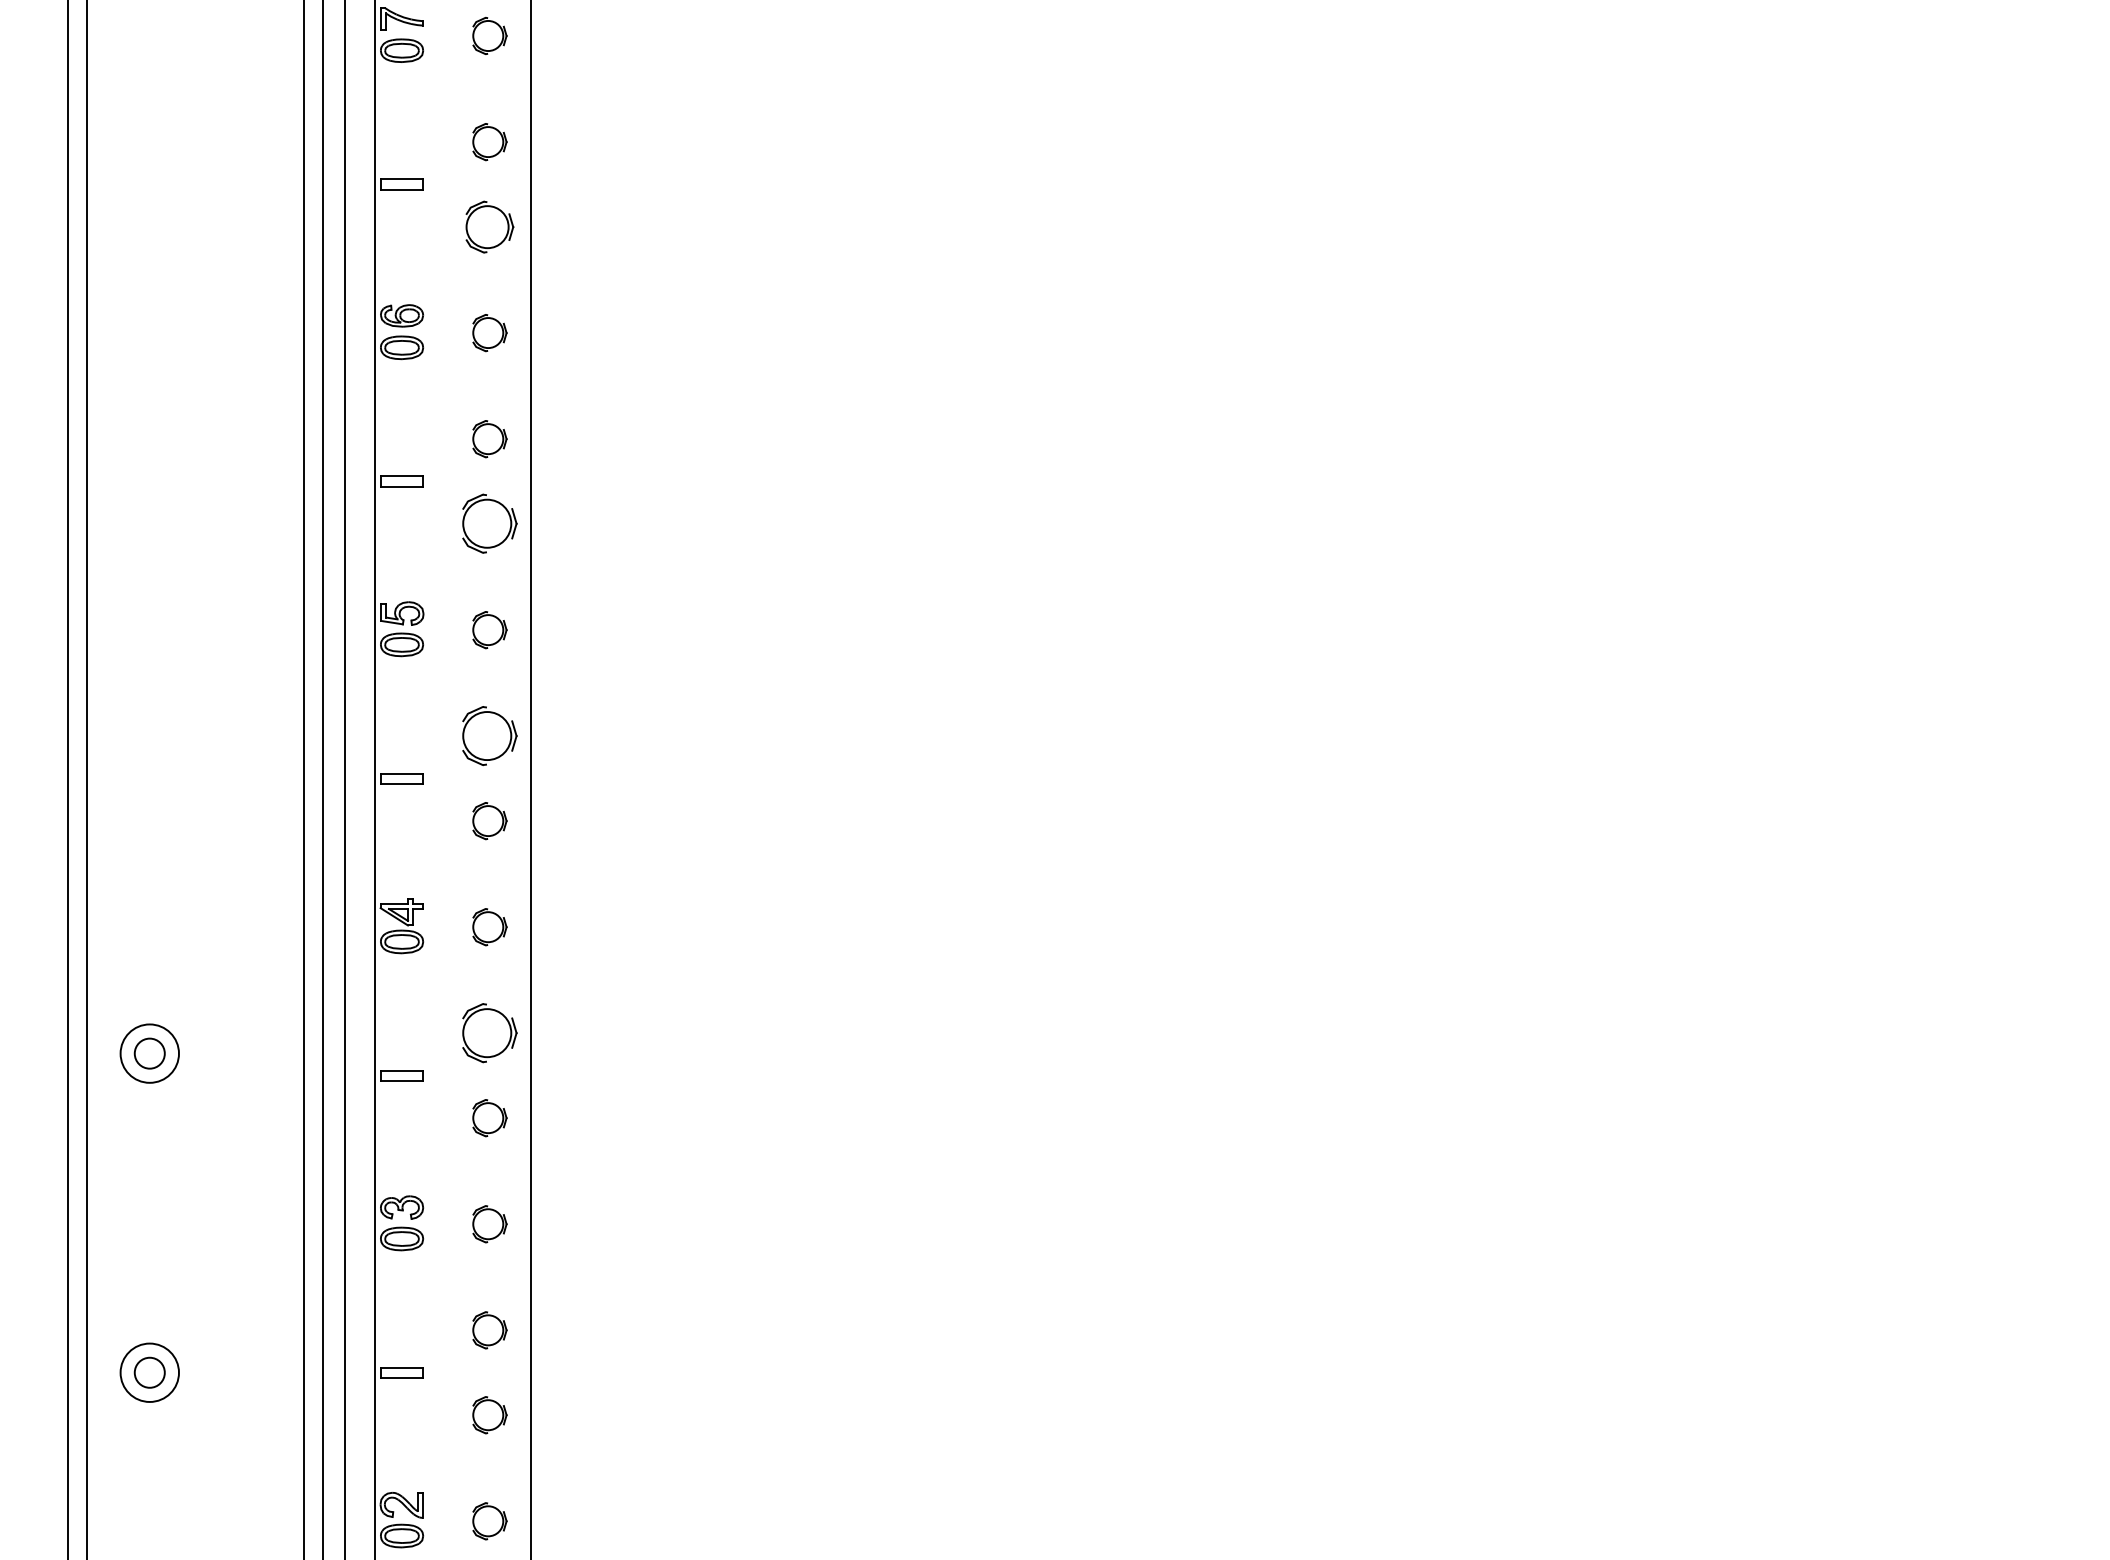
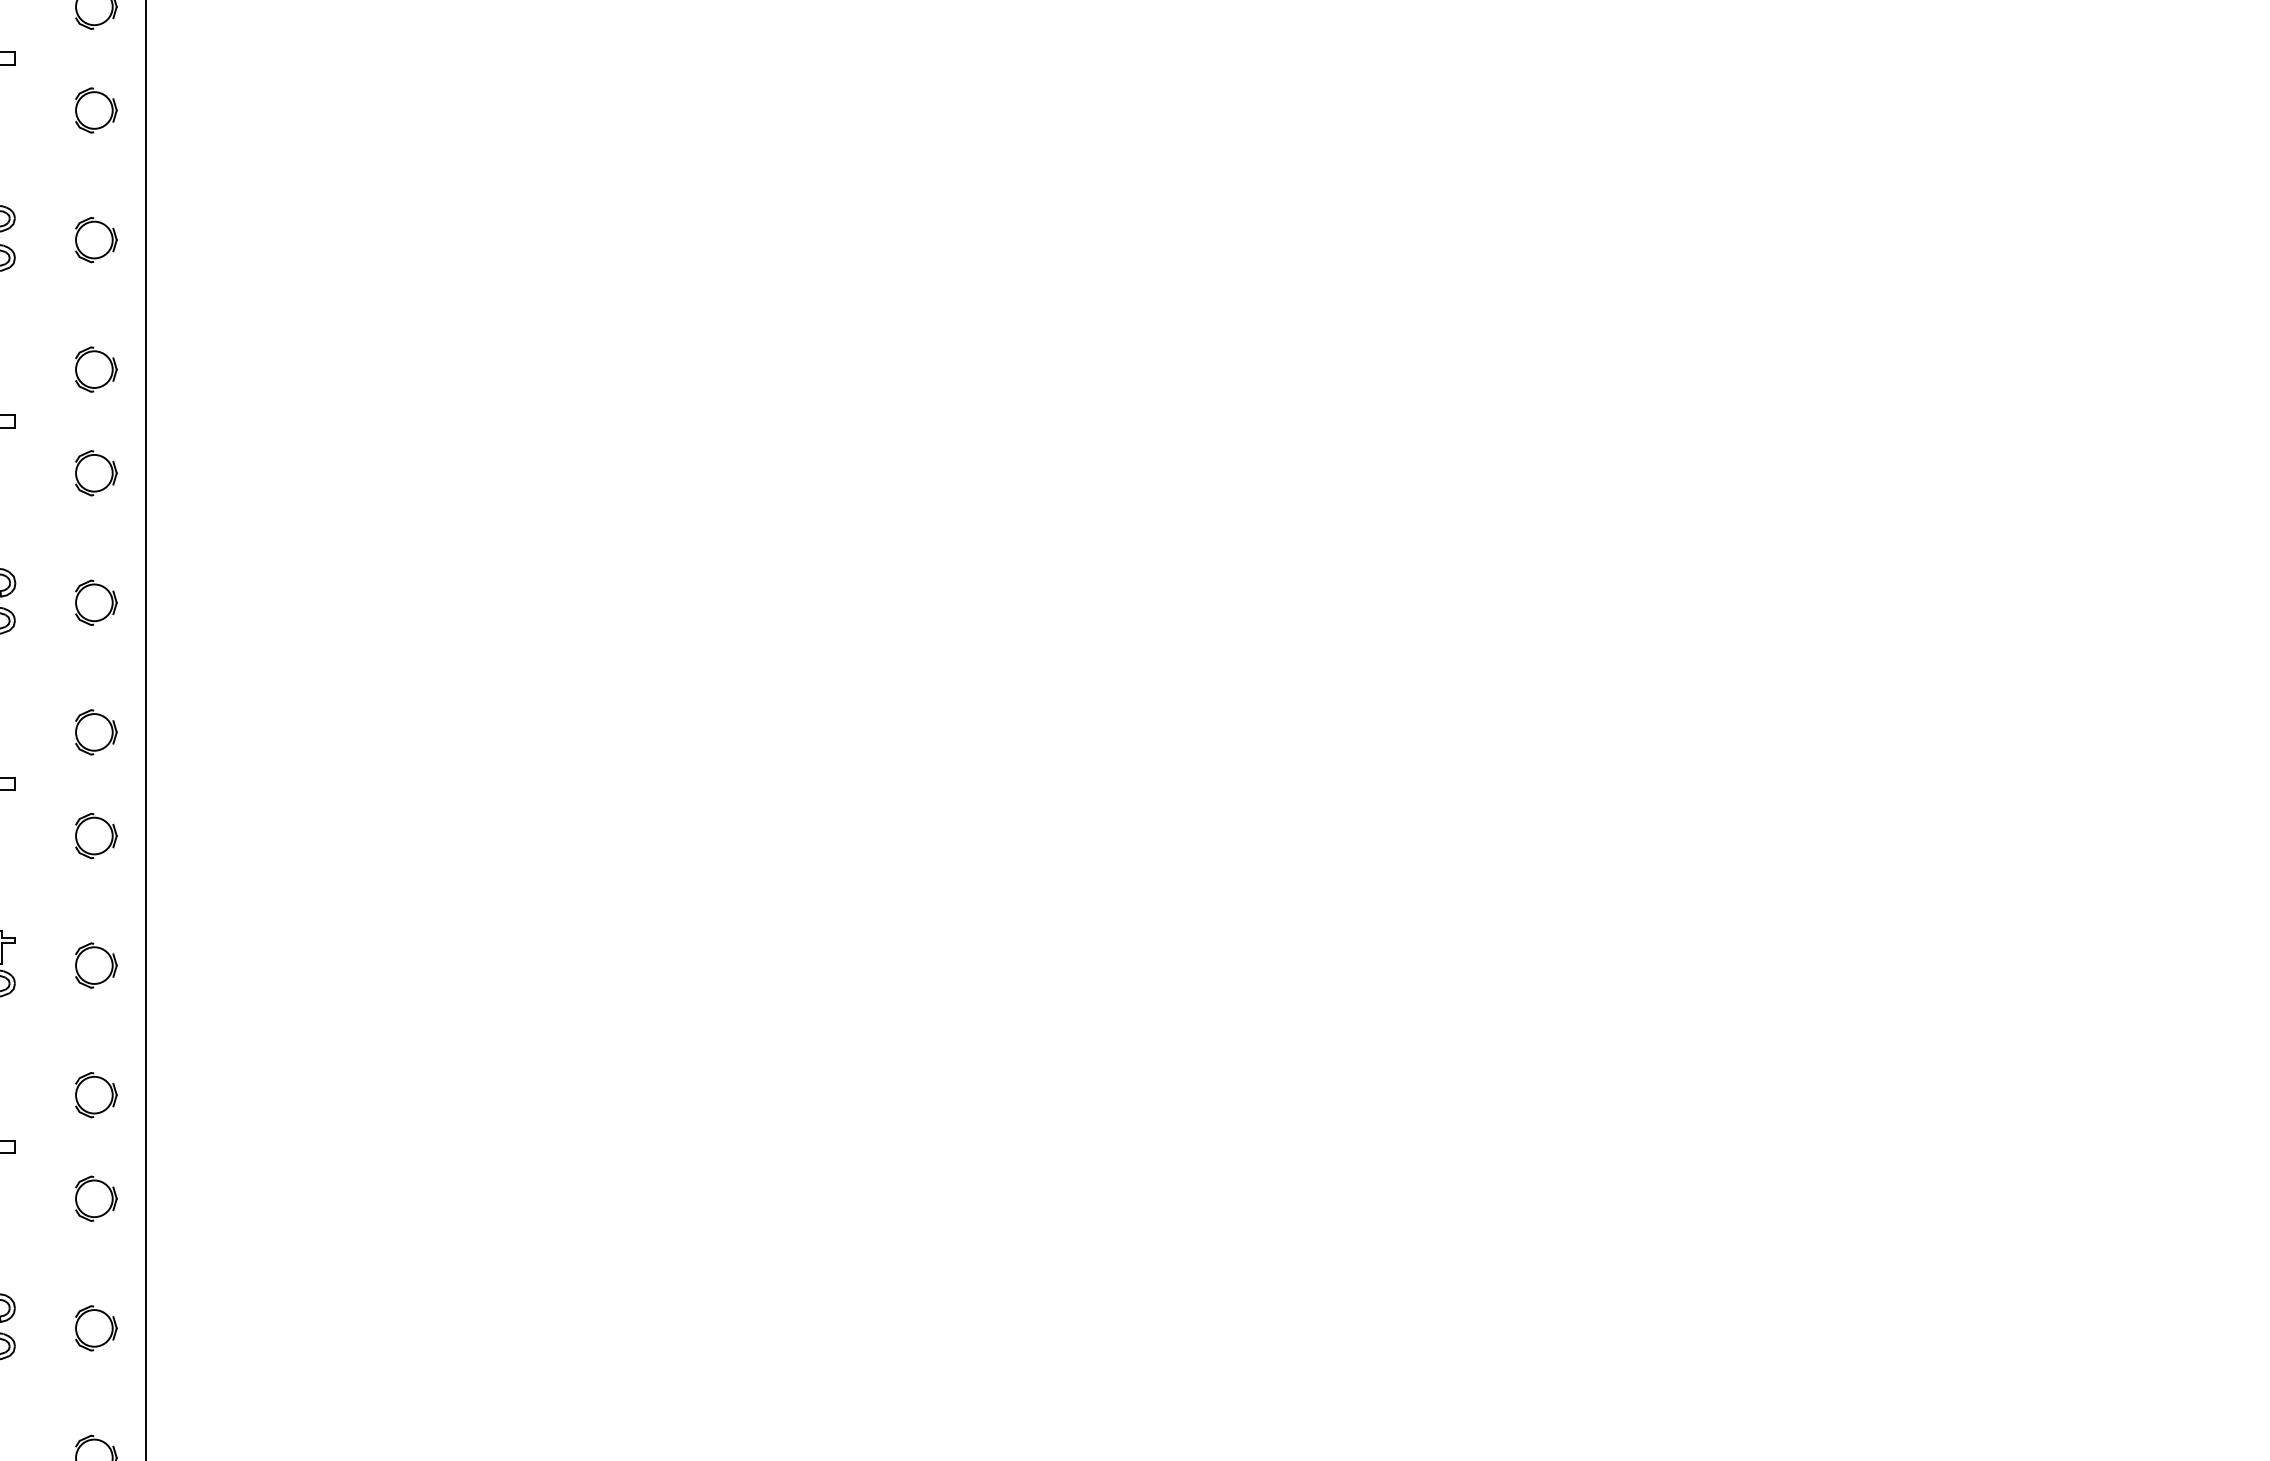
part: (489, 226) -> (95, 109), size x0.71
part: (489, 524) -> (95, 473), size x0.62
part: (489, 736) -> (95, 732), size x0.62
part: (489, 1033) -> (95, 1095), size x0.62

